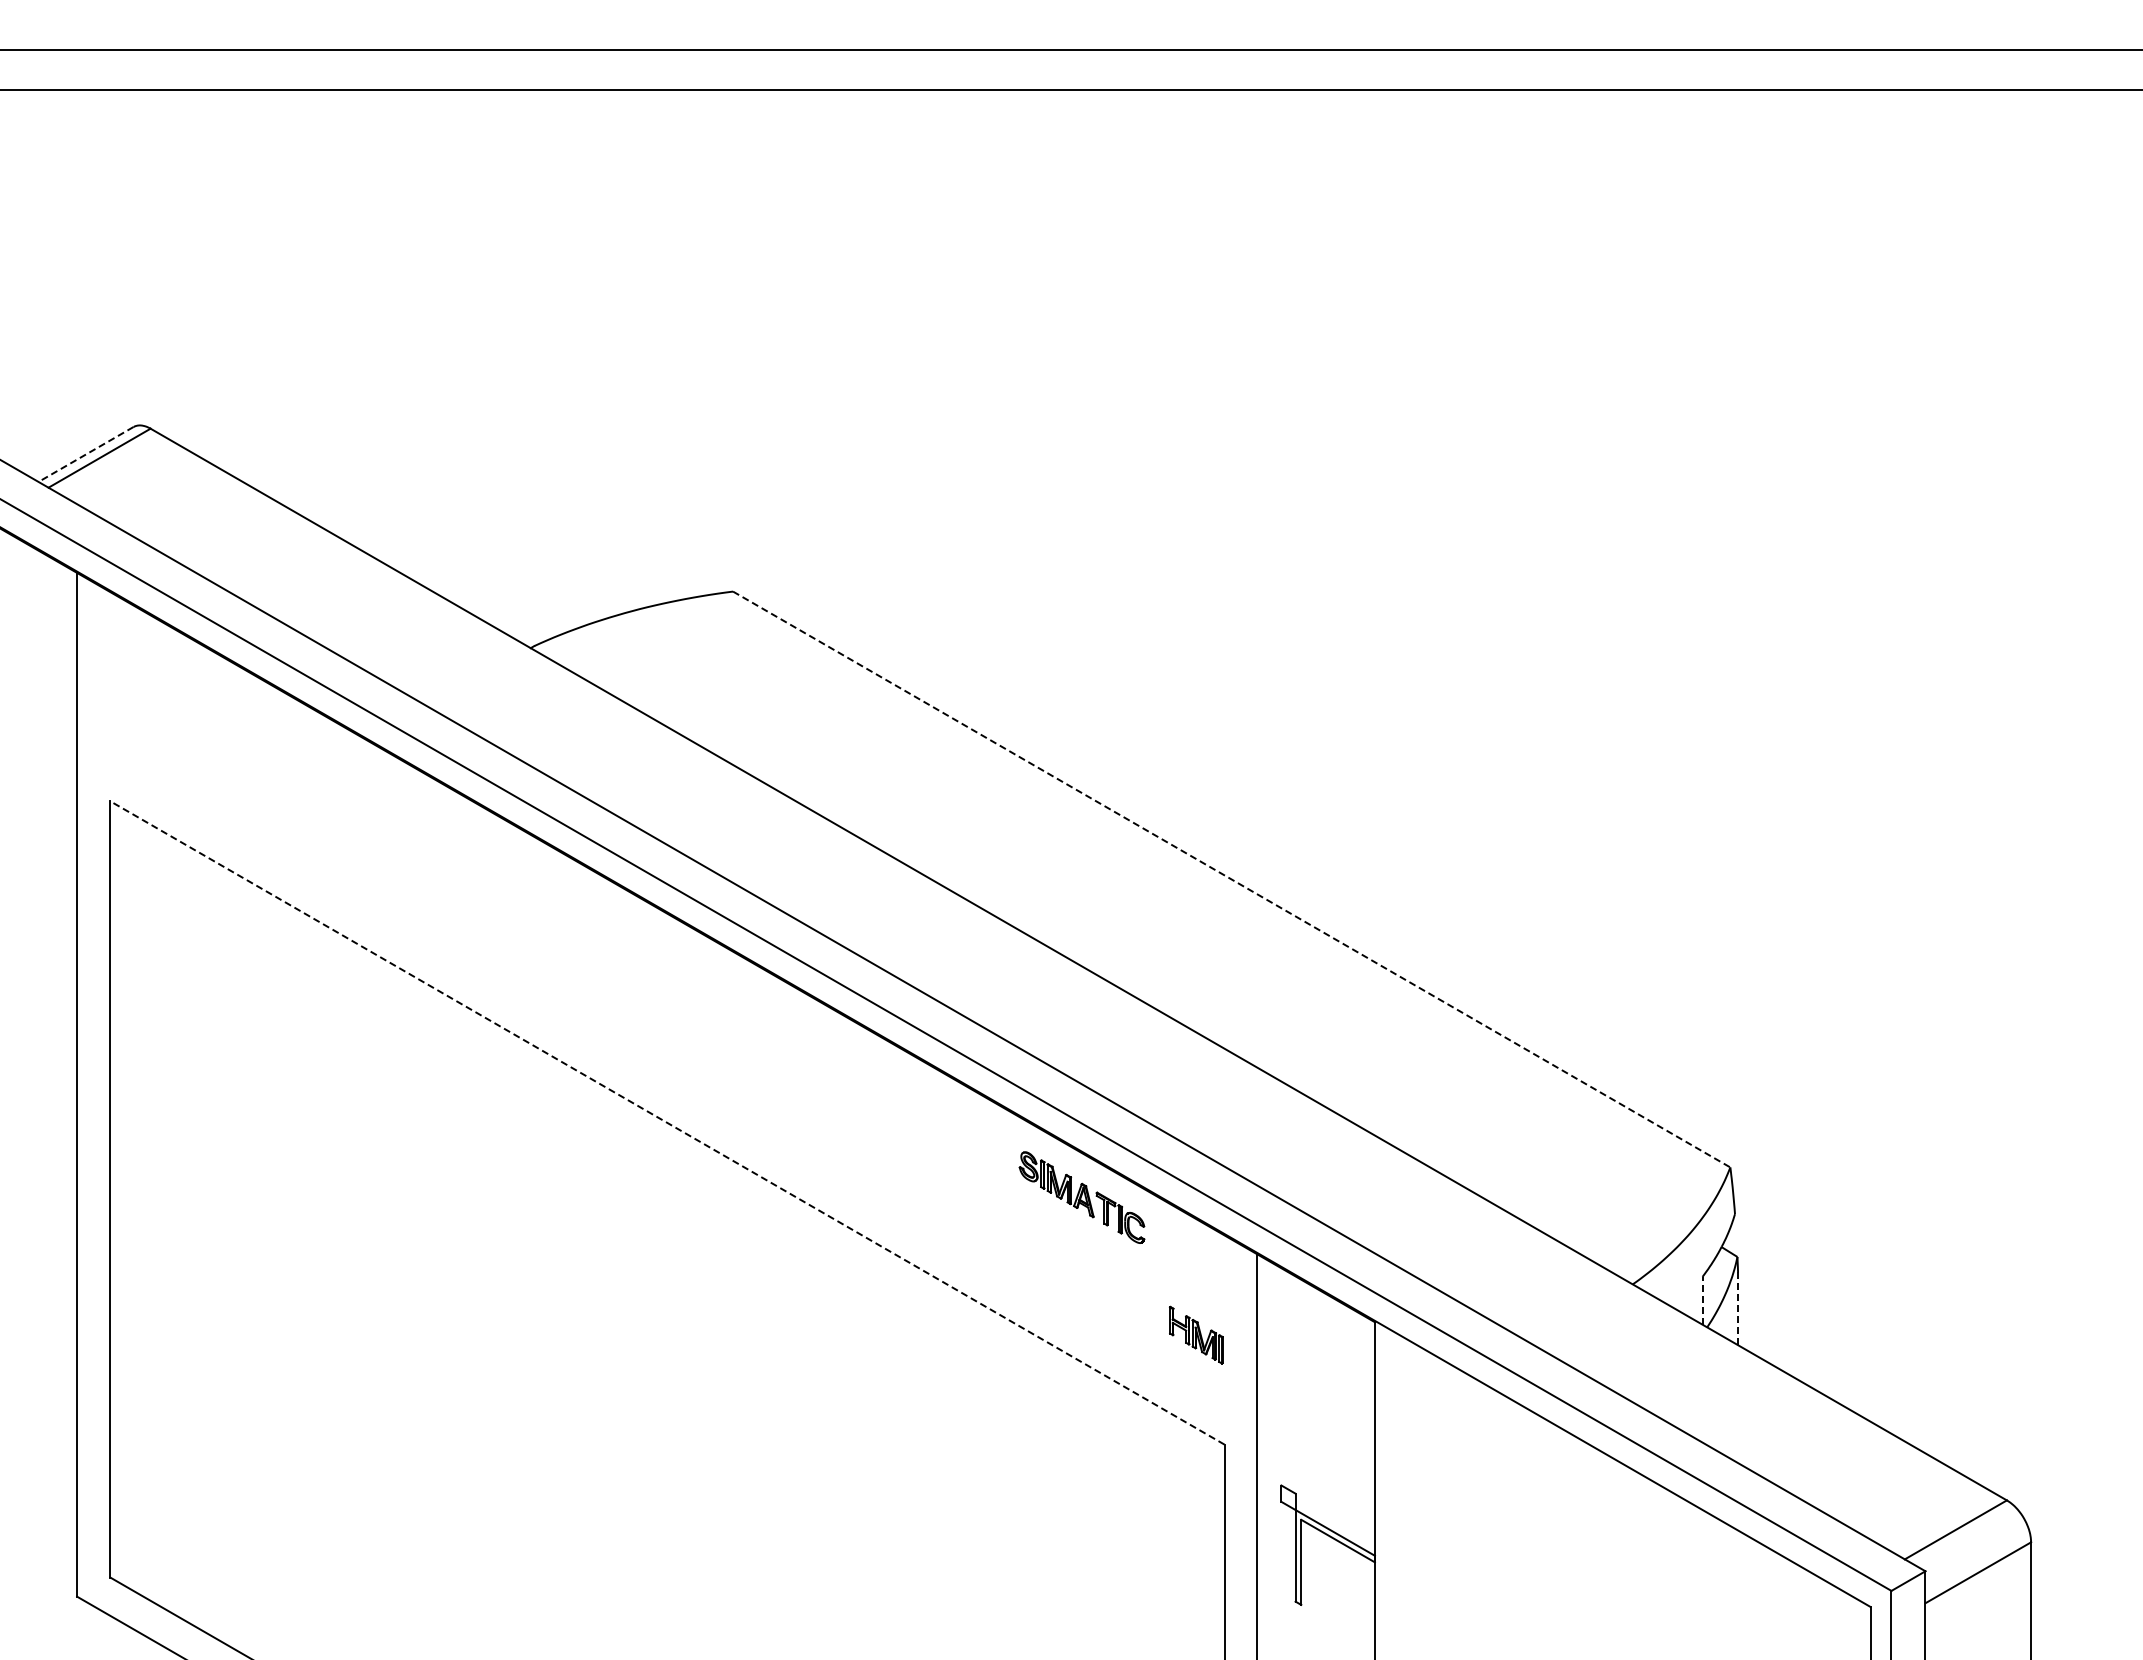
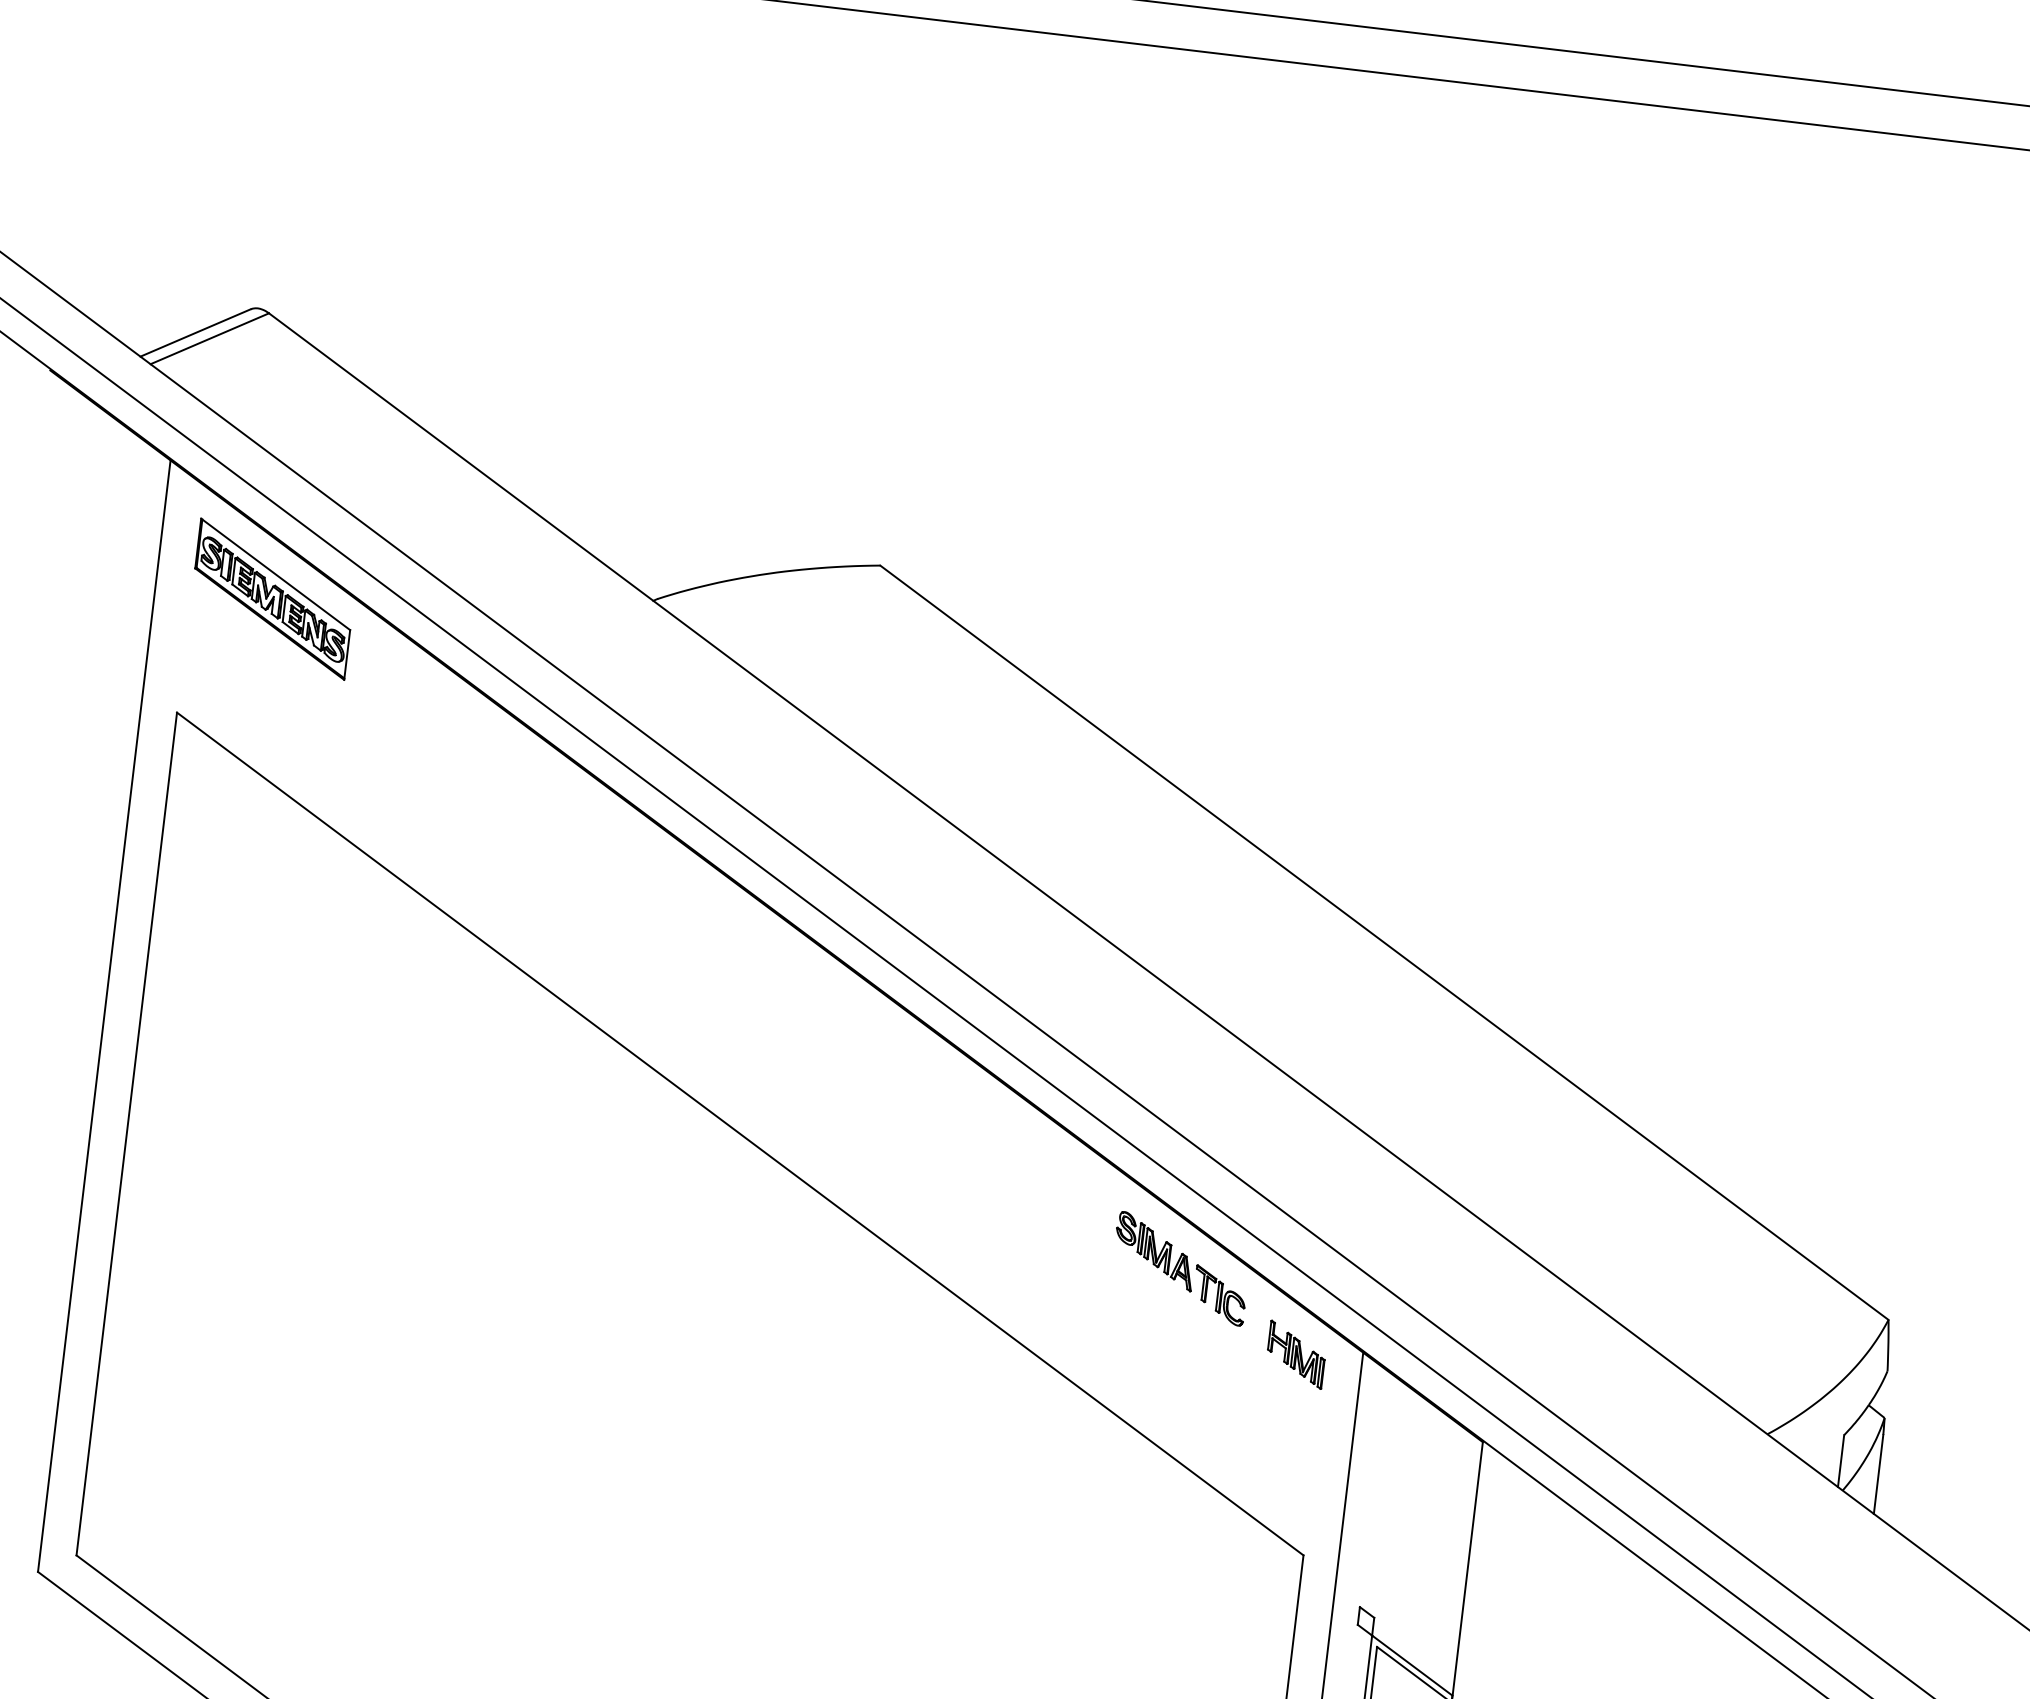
line: (86, 454) -> (196, 333), dashed -> solid
part: (184, 687) -> (272, 598), added
line: (1231, 879) -> (1384, 942), dashed -> solid
line: (667, 1122) -> (740, 1133), dashed -> solid
line: (1702, 1300) -> (1841, 1460), dashed -> solid
line: (1738, 1308) -> (1879, 1474), dashed -> solid
part: (1196, 1334) -> (1296, 1354), moved

